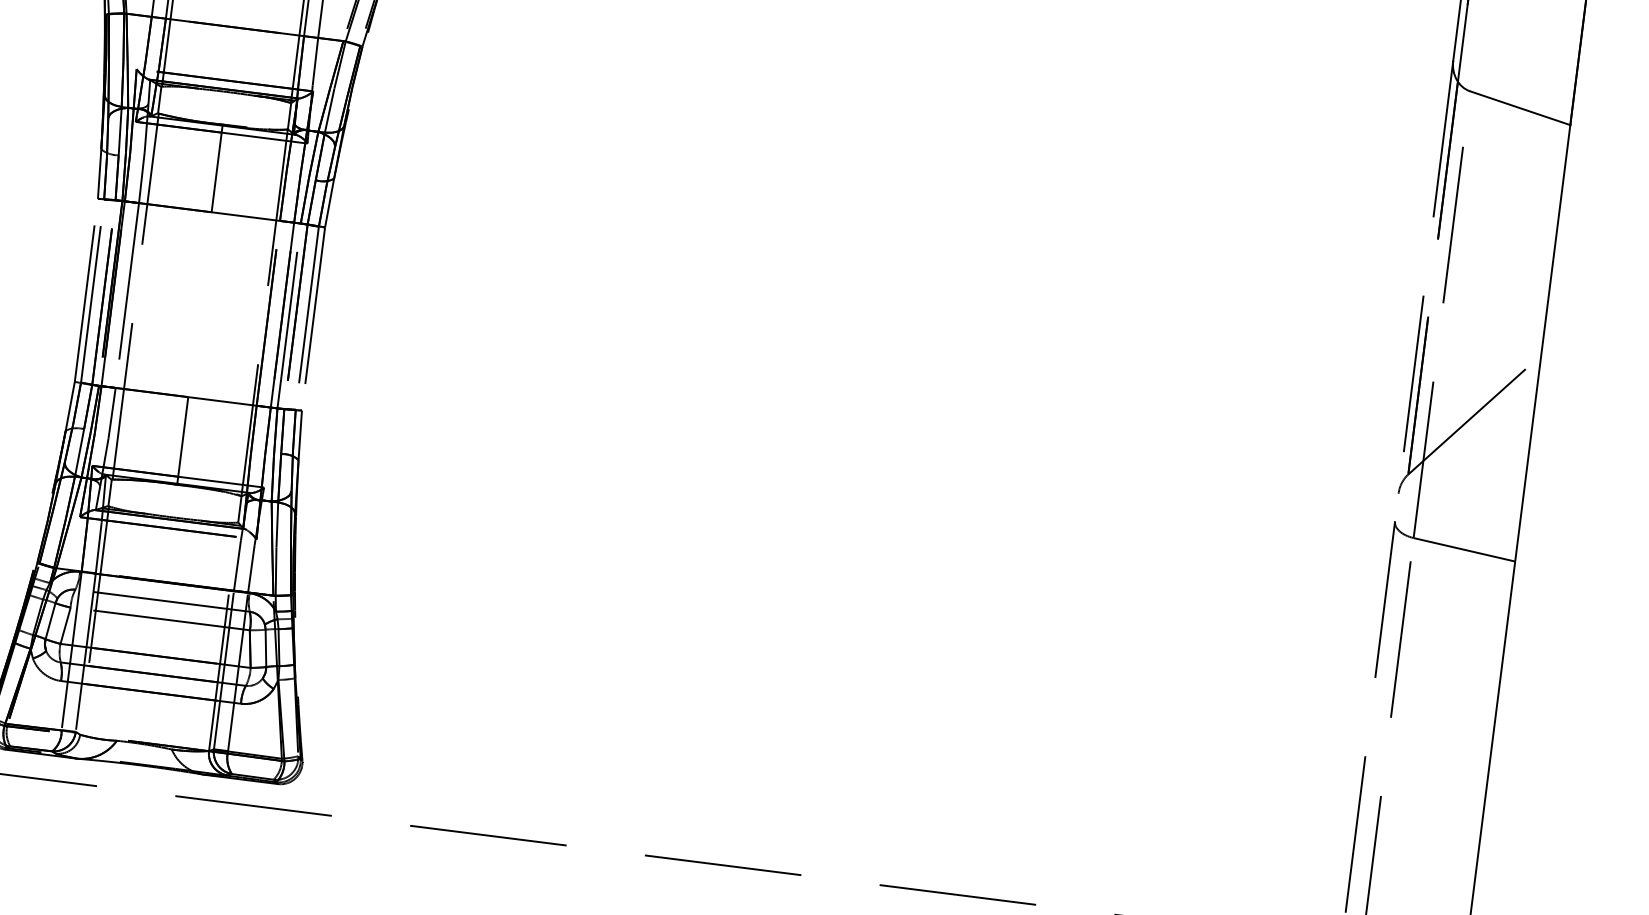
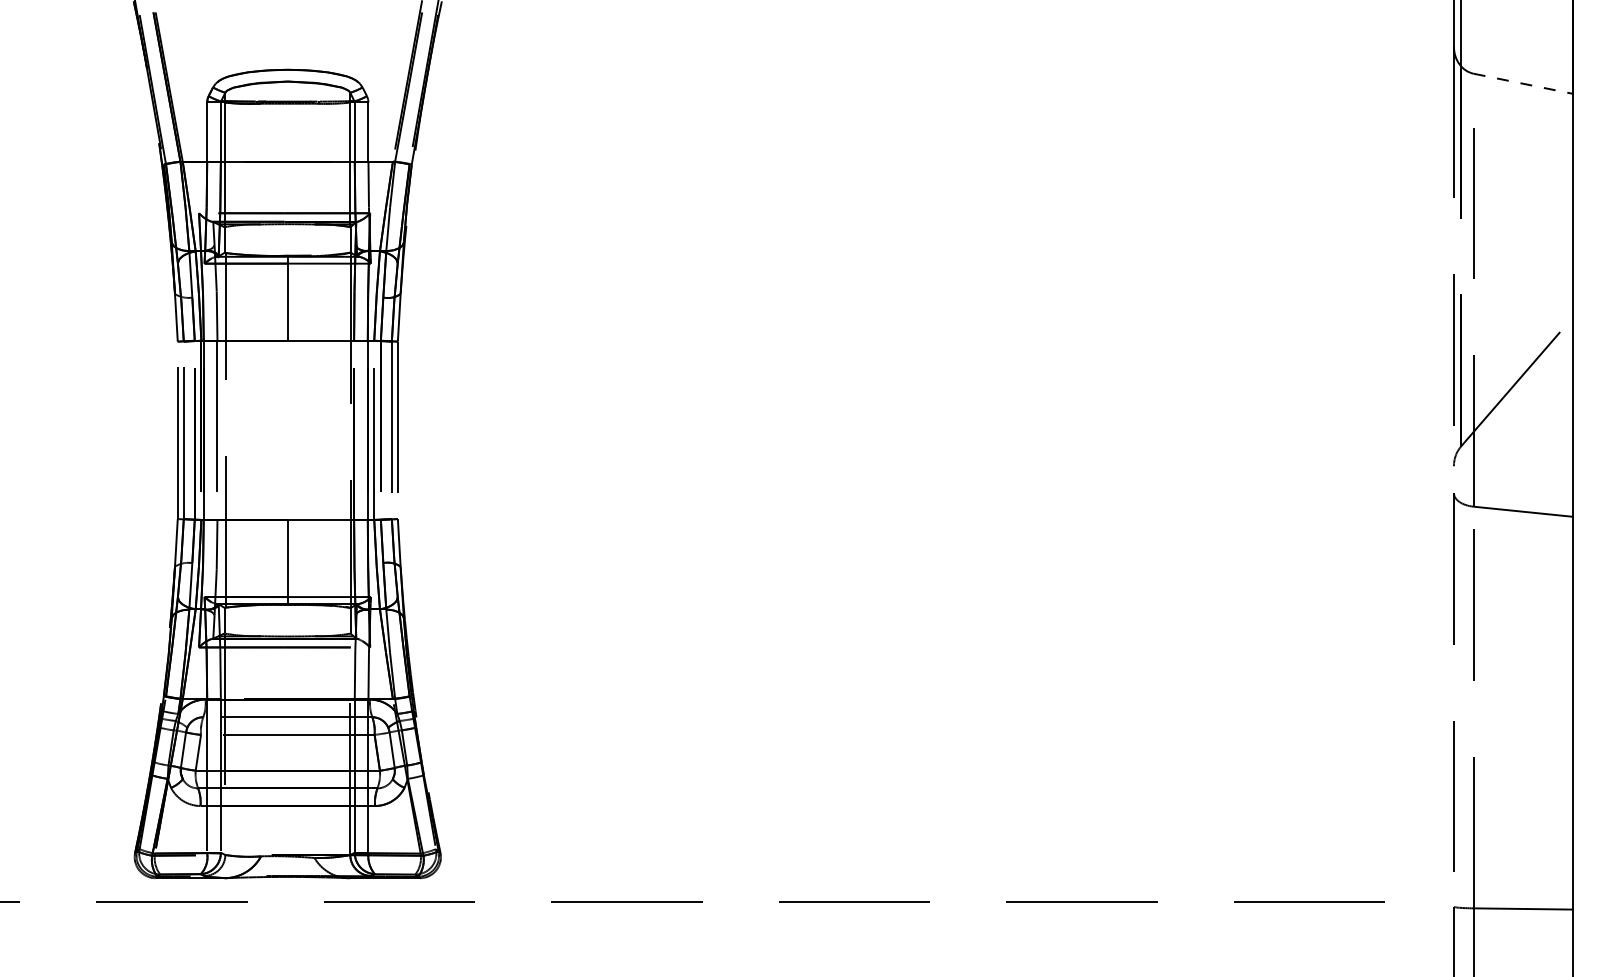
line: (1520, 107) -> (1523, 83), solid -> dashed

